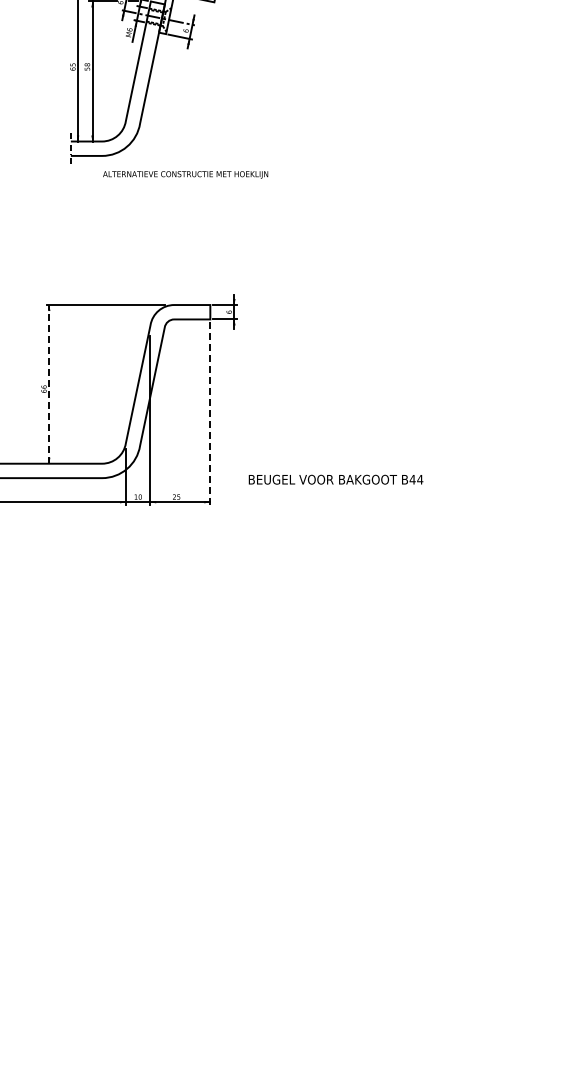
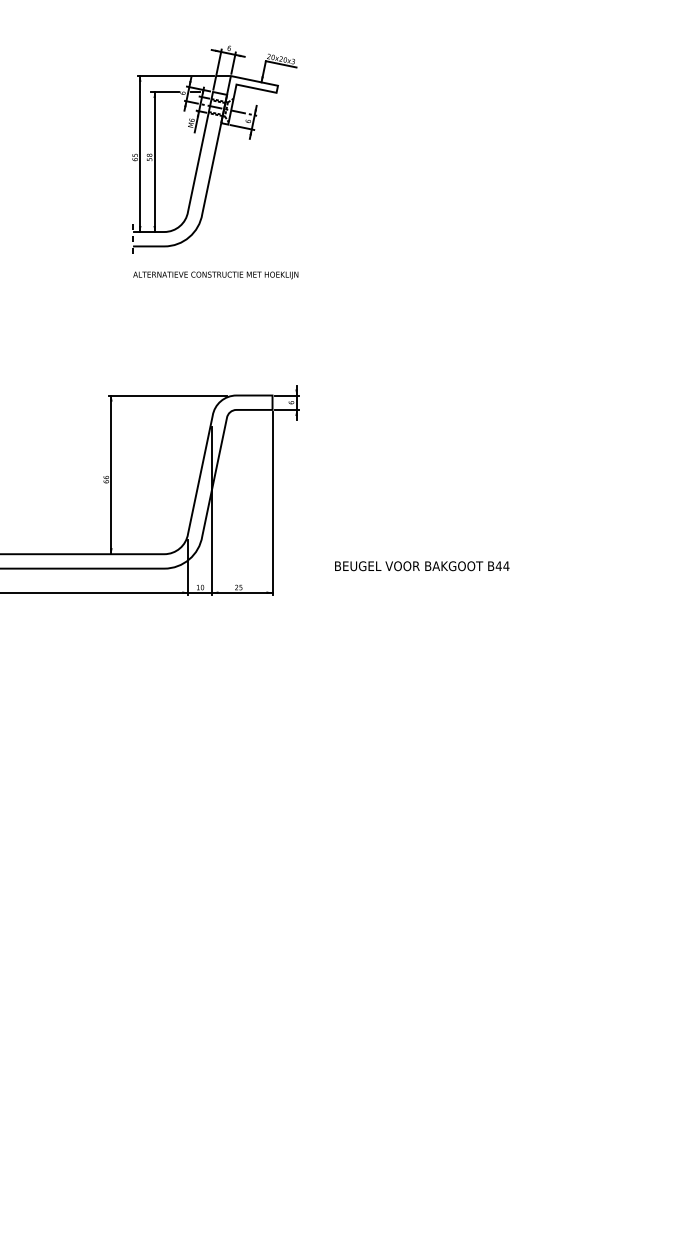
text: (185, 175) -> (215, 275), moved
line: (49, 384) -> (111, 474), dashed -> solid
line: (210, 413) -> (272, 503), dashed -> solid
text: (336, 480) -> (422, 566), moved

